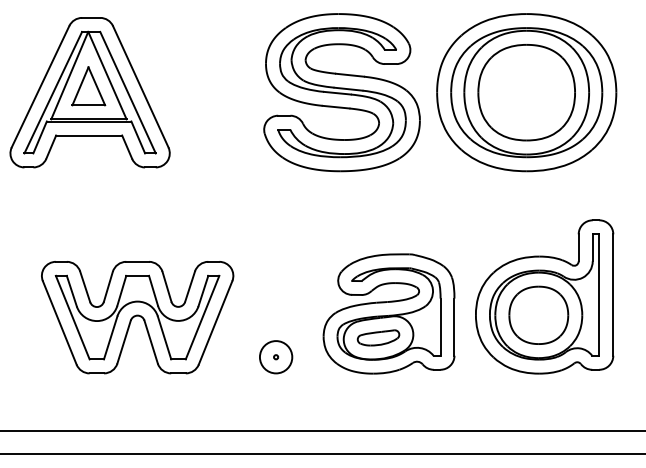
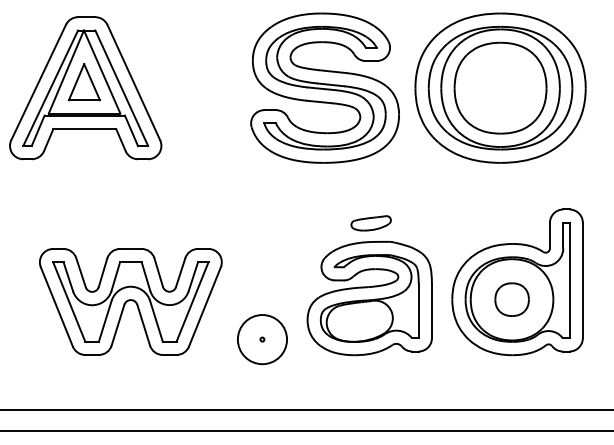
part: (538, 314) -> (511, 298), size x0.6
part: (378, 337) -> (371, 222), moved
circle: (275, 357) -> (261, 339), size x1.6

